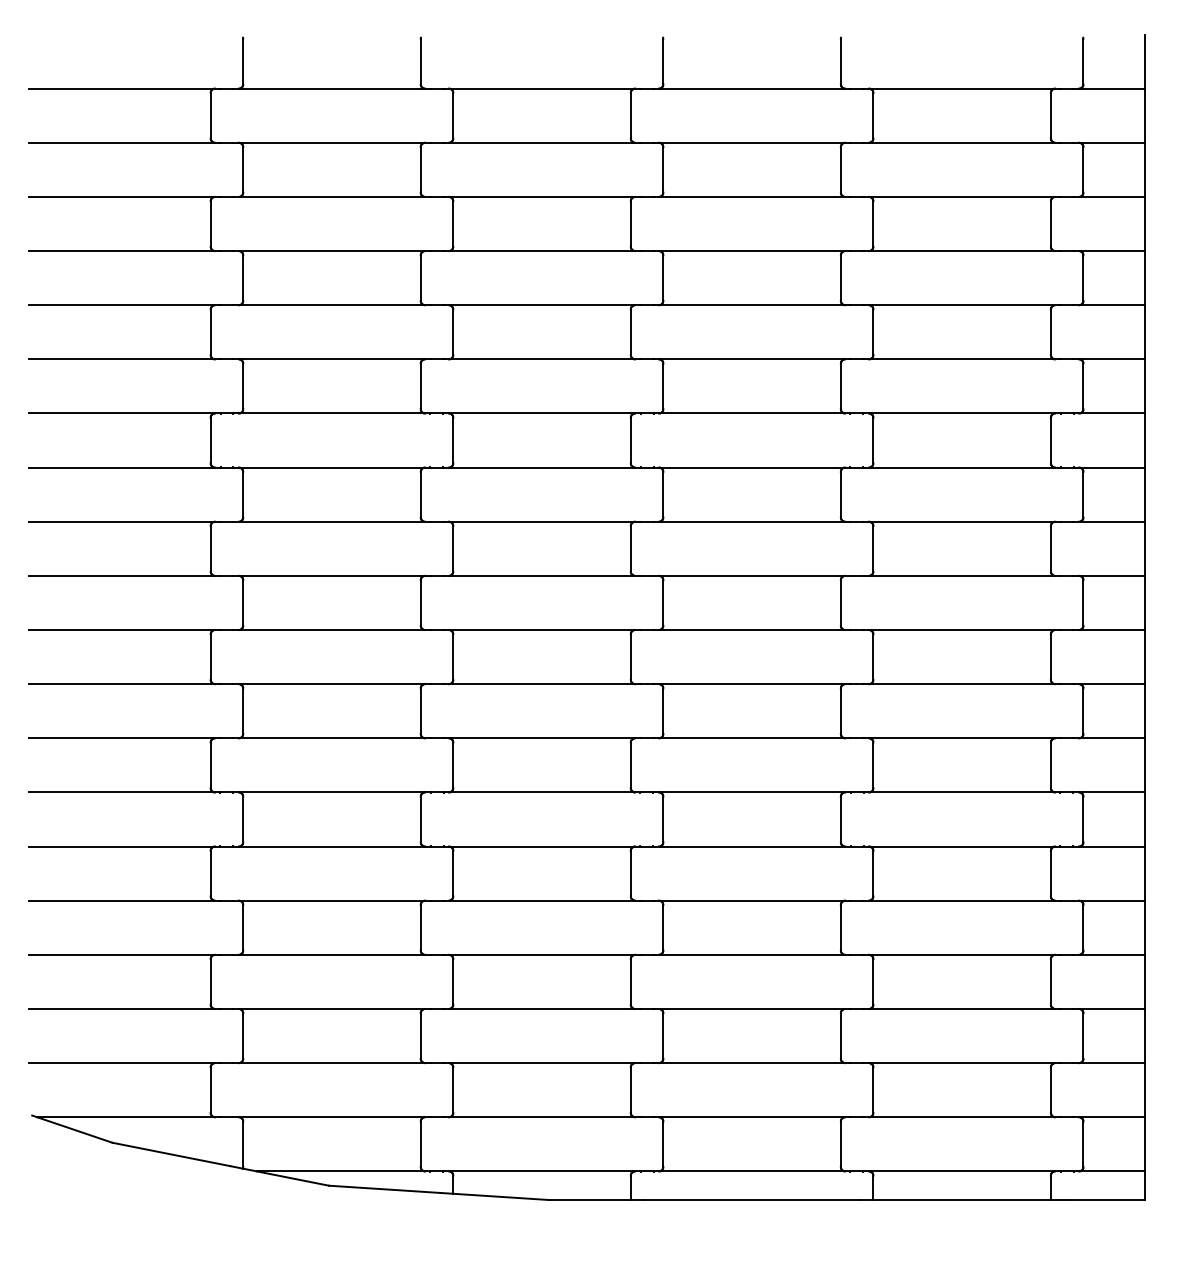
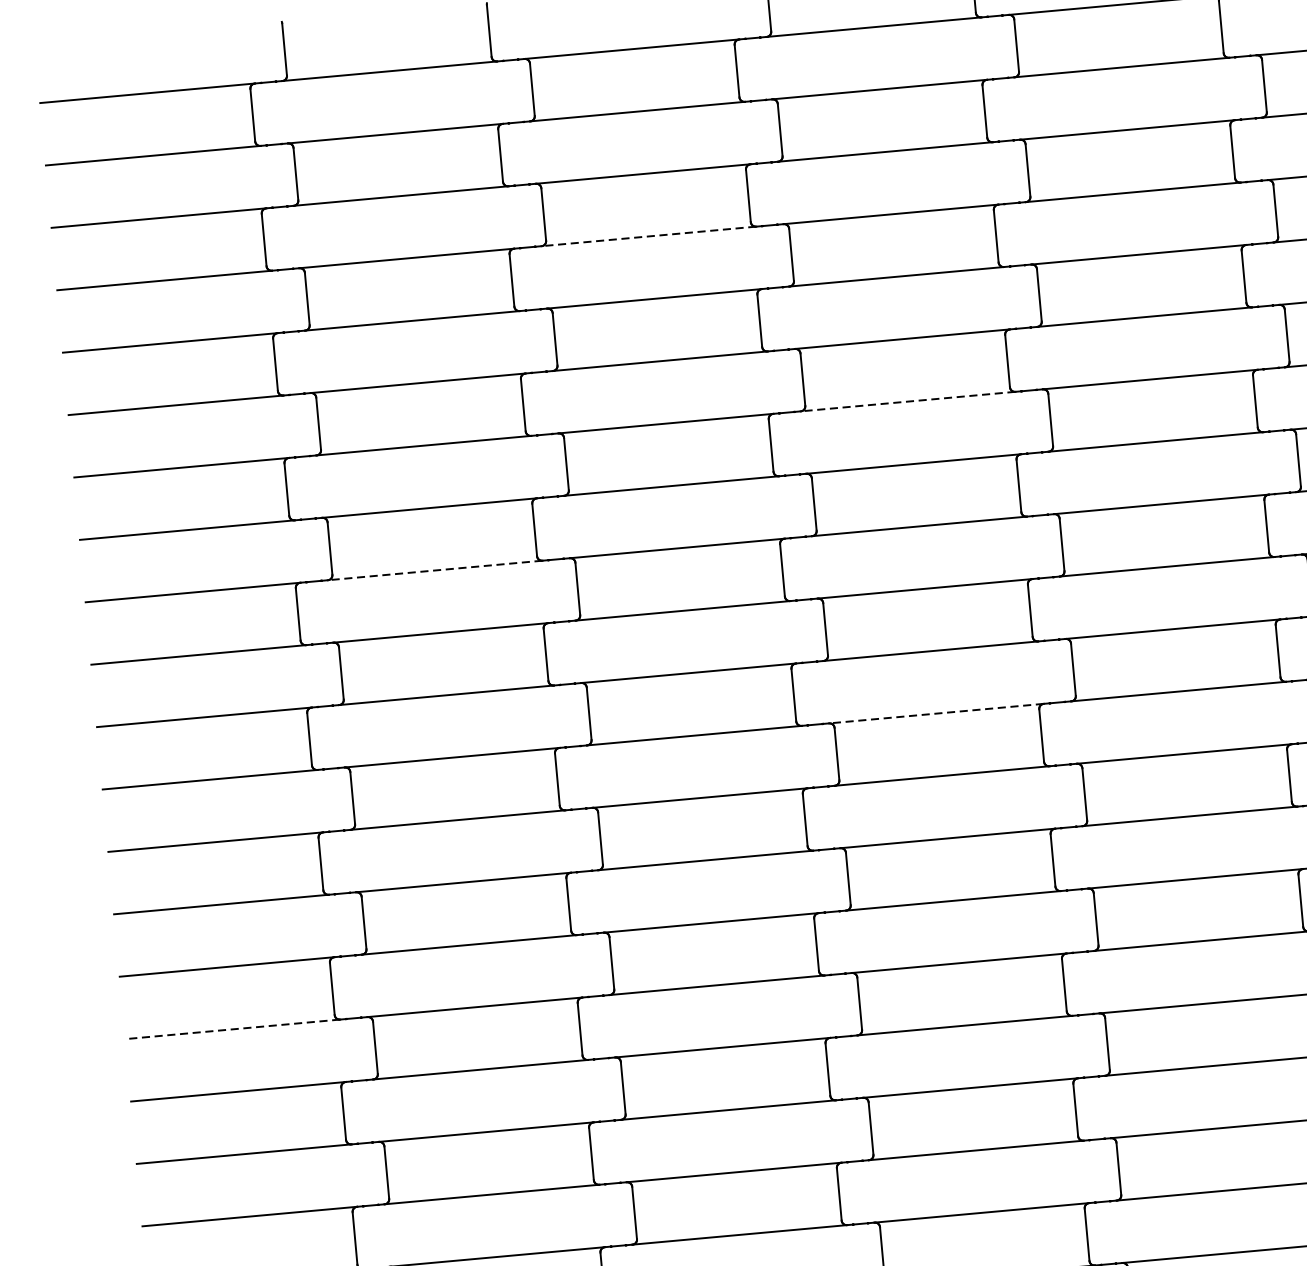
line: (541, 251) -> (648, 236), solid -> dashed
line: (751, 413) -> (907, 401), solid -> dashed
line: (331, 521) -> (434, 570), solid -> dashed
line: (751, 684) -> (935, 714), solid -> dashed
line: (121, 900) -> (232, 1029), solid -> dashed

